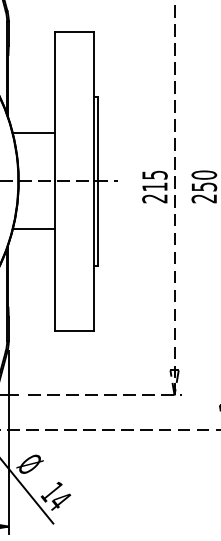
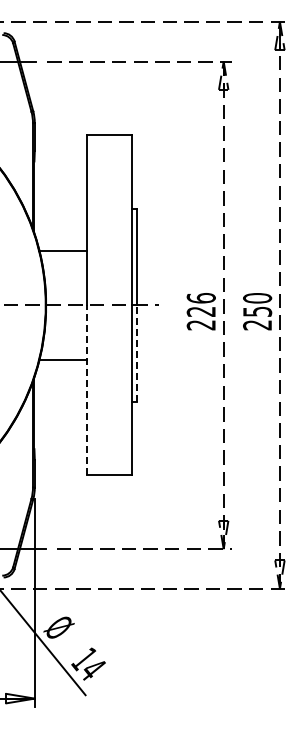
text: (154, 180) -> (200, 304), 215 -> 226
line: (98, 223) -> (136, 353), solid -> dashed
line: (54, 255) -> (86, 389), solid -> dashed

